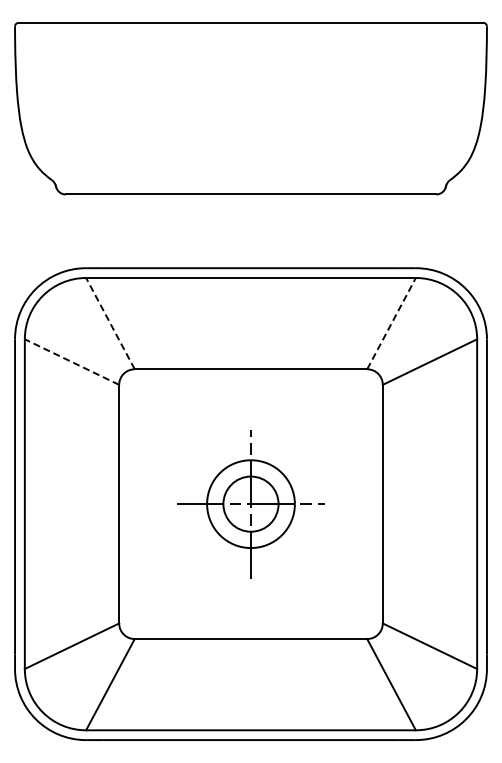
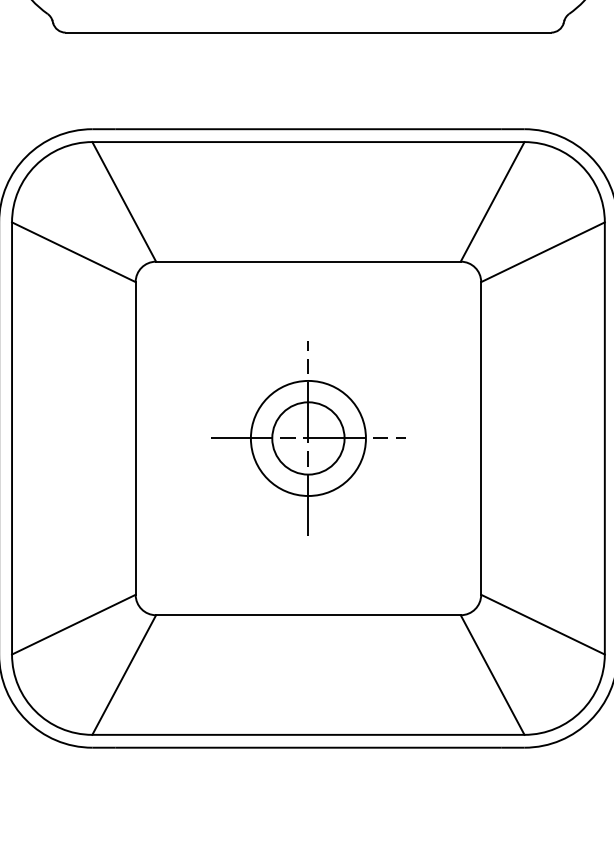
line: (110, 323) -> (124, 201), dashed -> solid
line: (391, 323) -> (492, 201), dashed -> solid
line: (71, 361) -> (73, 251), dashed -> solid

